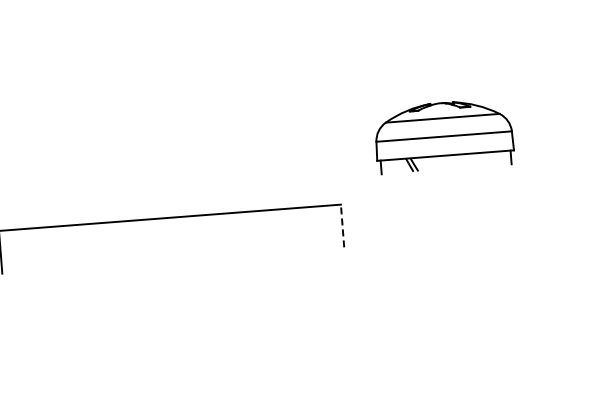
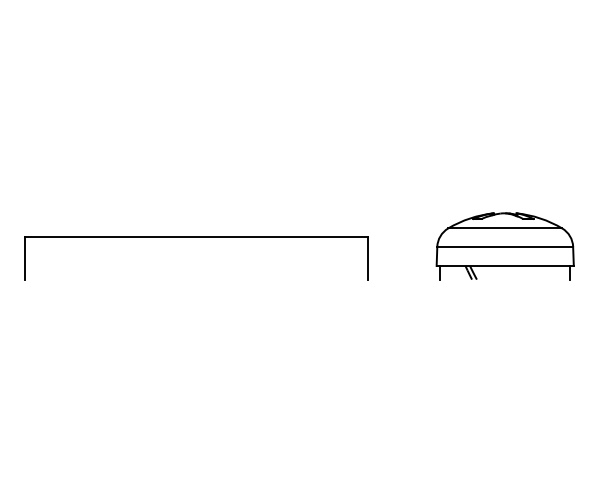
part: (443, 136) -> (504, 246), moved
line: (342, 225) -> (368, 257), dashed -> solid

